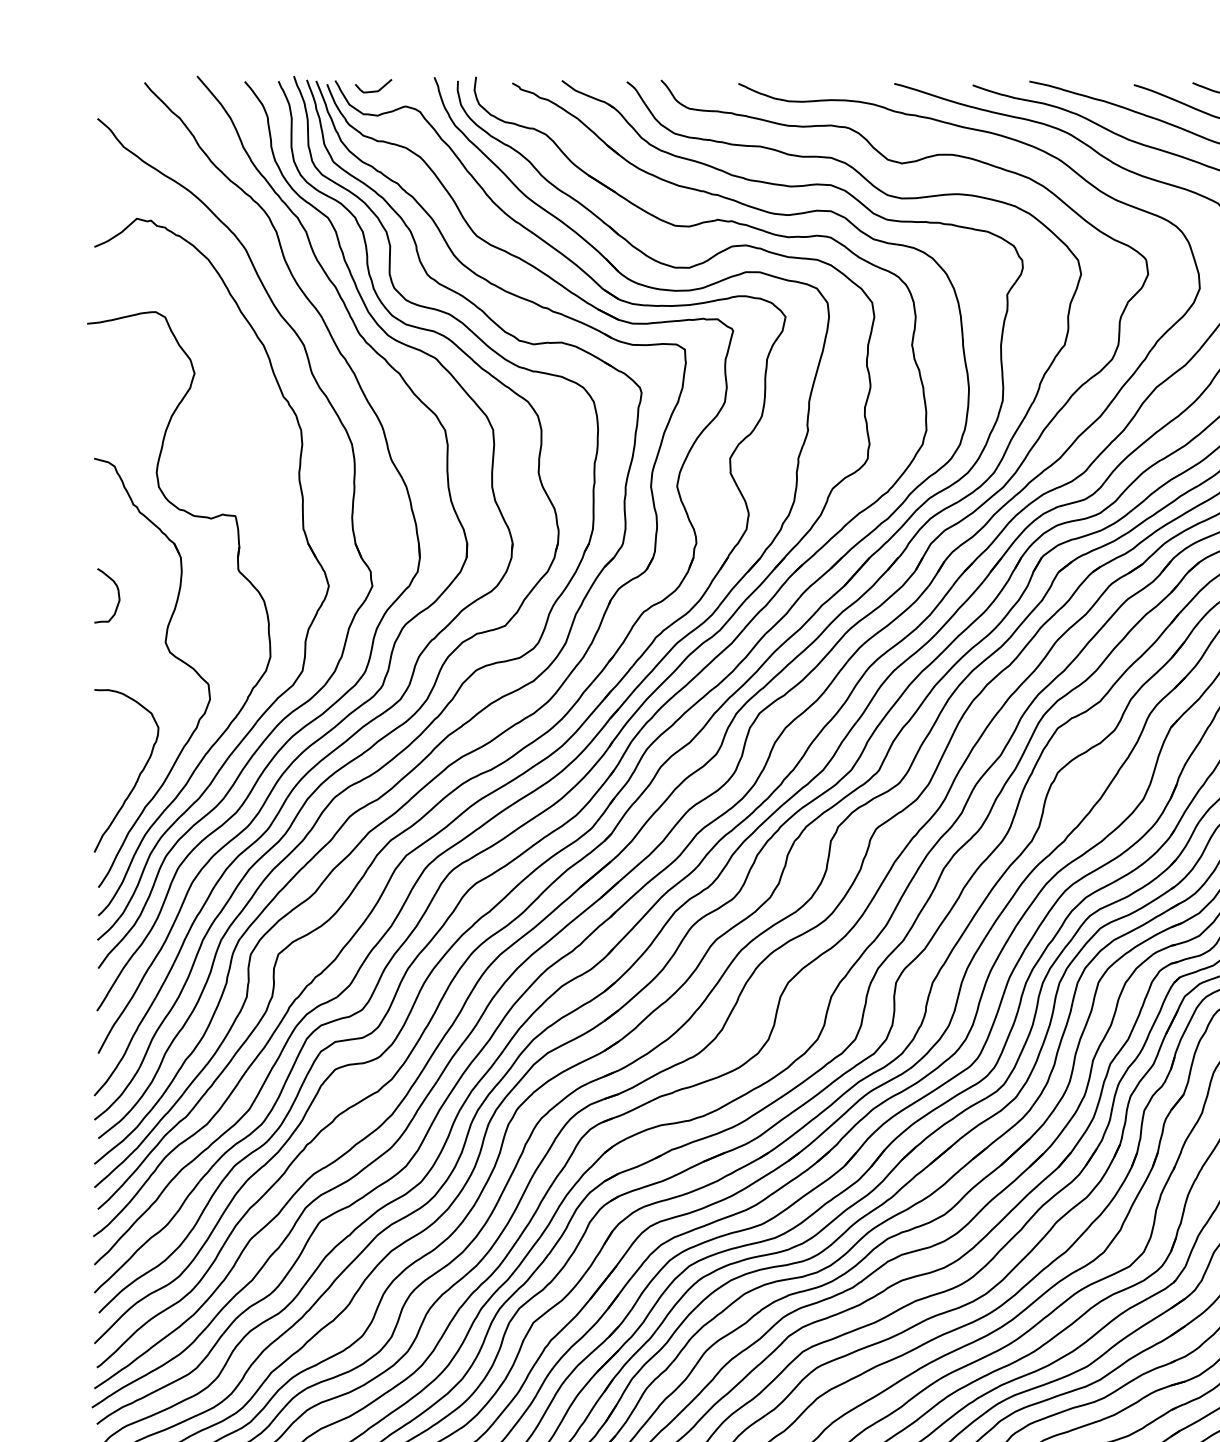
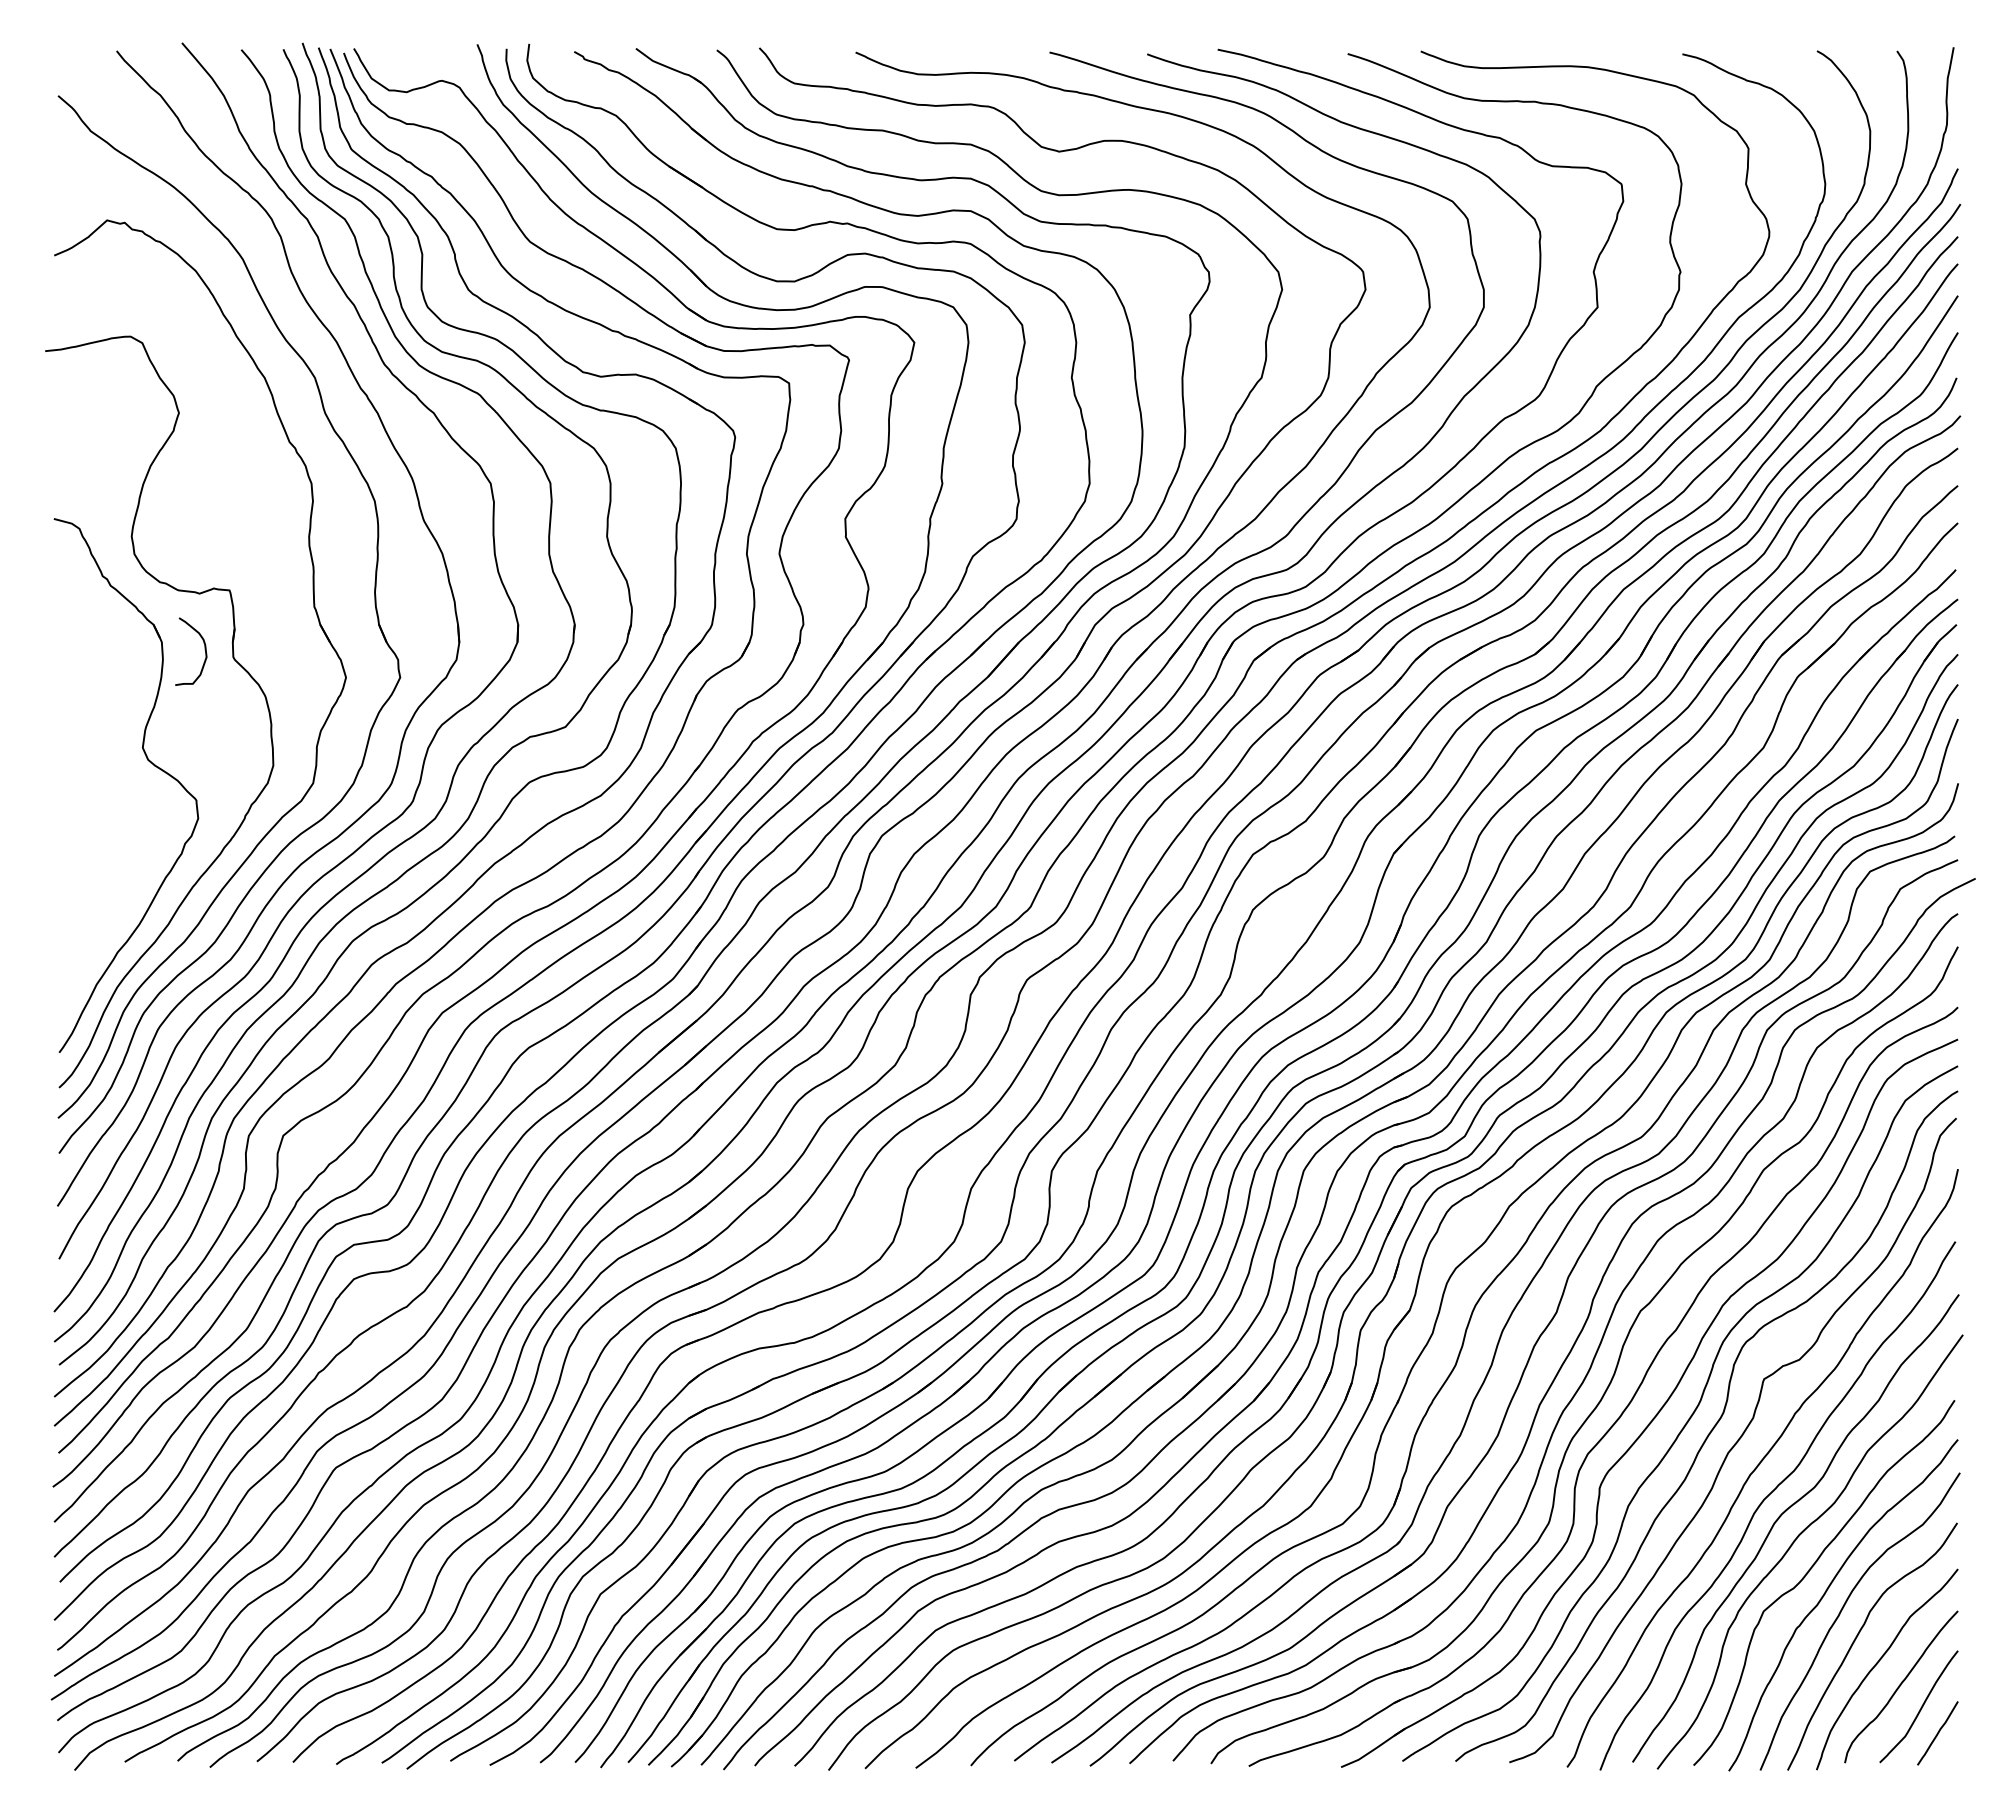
curve: (373, 91) -> (401, 61), removed
curve: (117, 594) -> (204, 649), moved
curve: (138, 774) -> (109, 912), removed

